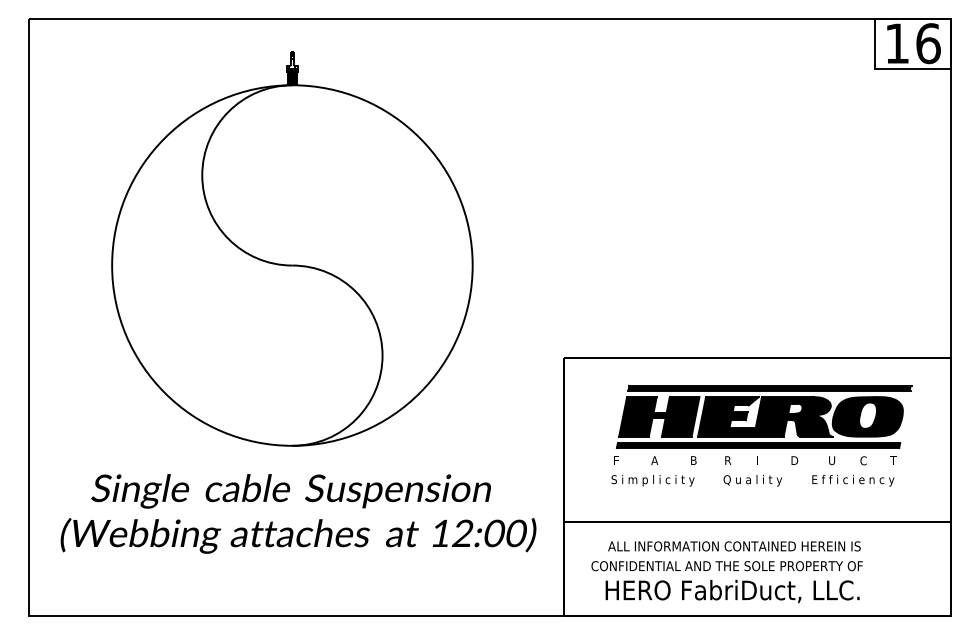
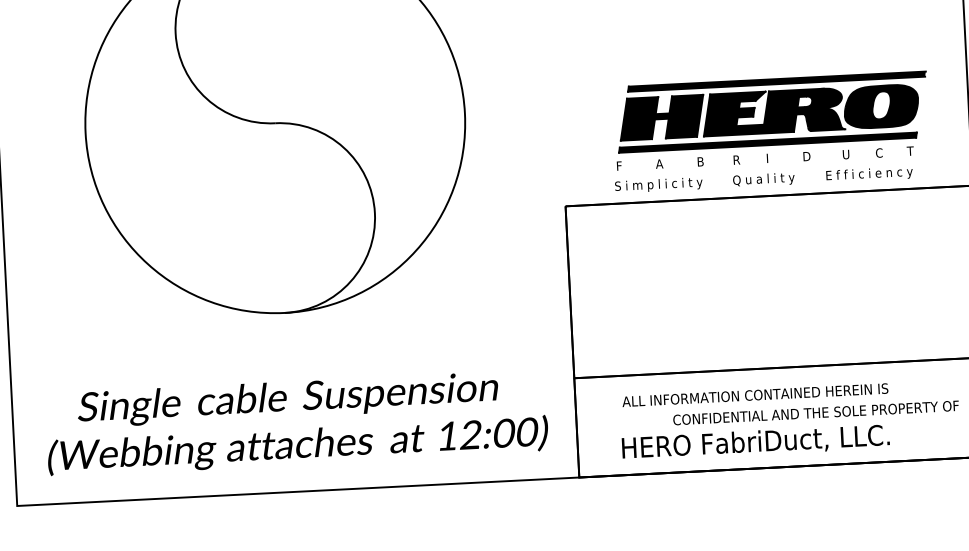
part: (761, 435) -> (770, 131), moved
text: (298, 513) -> (296, 422), moved
text: (726, 566) -> (815, 413), moved

